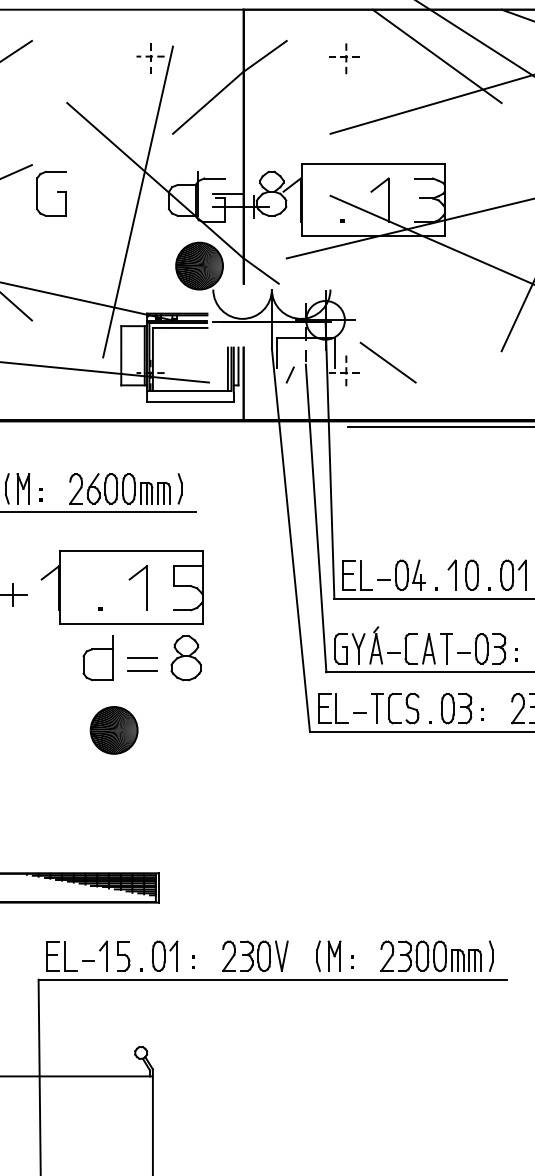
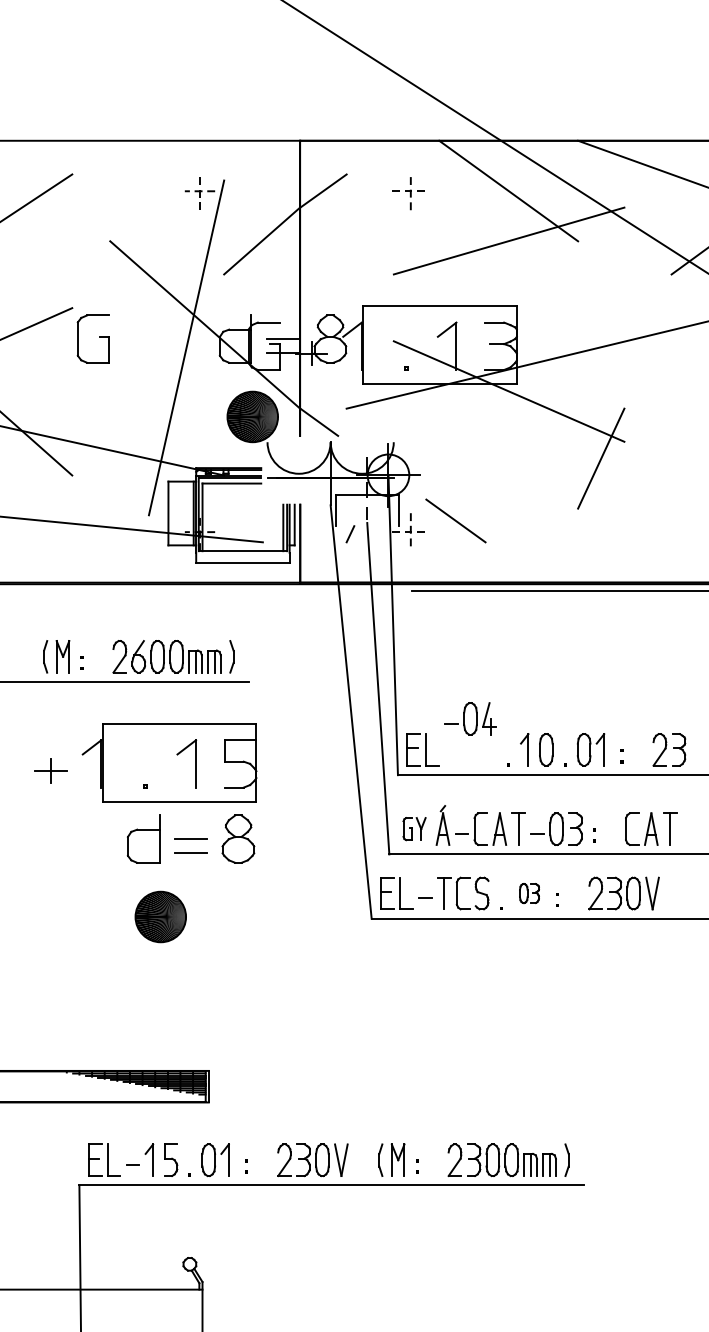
part: (401, 574) -> (470, 718), moved
part: (349, 648) -> (414, 828), size x0.7
part: (456, 708) -> (529, 893), size x0.6

